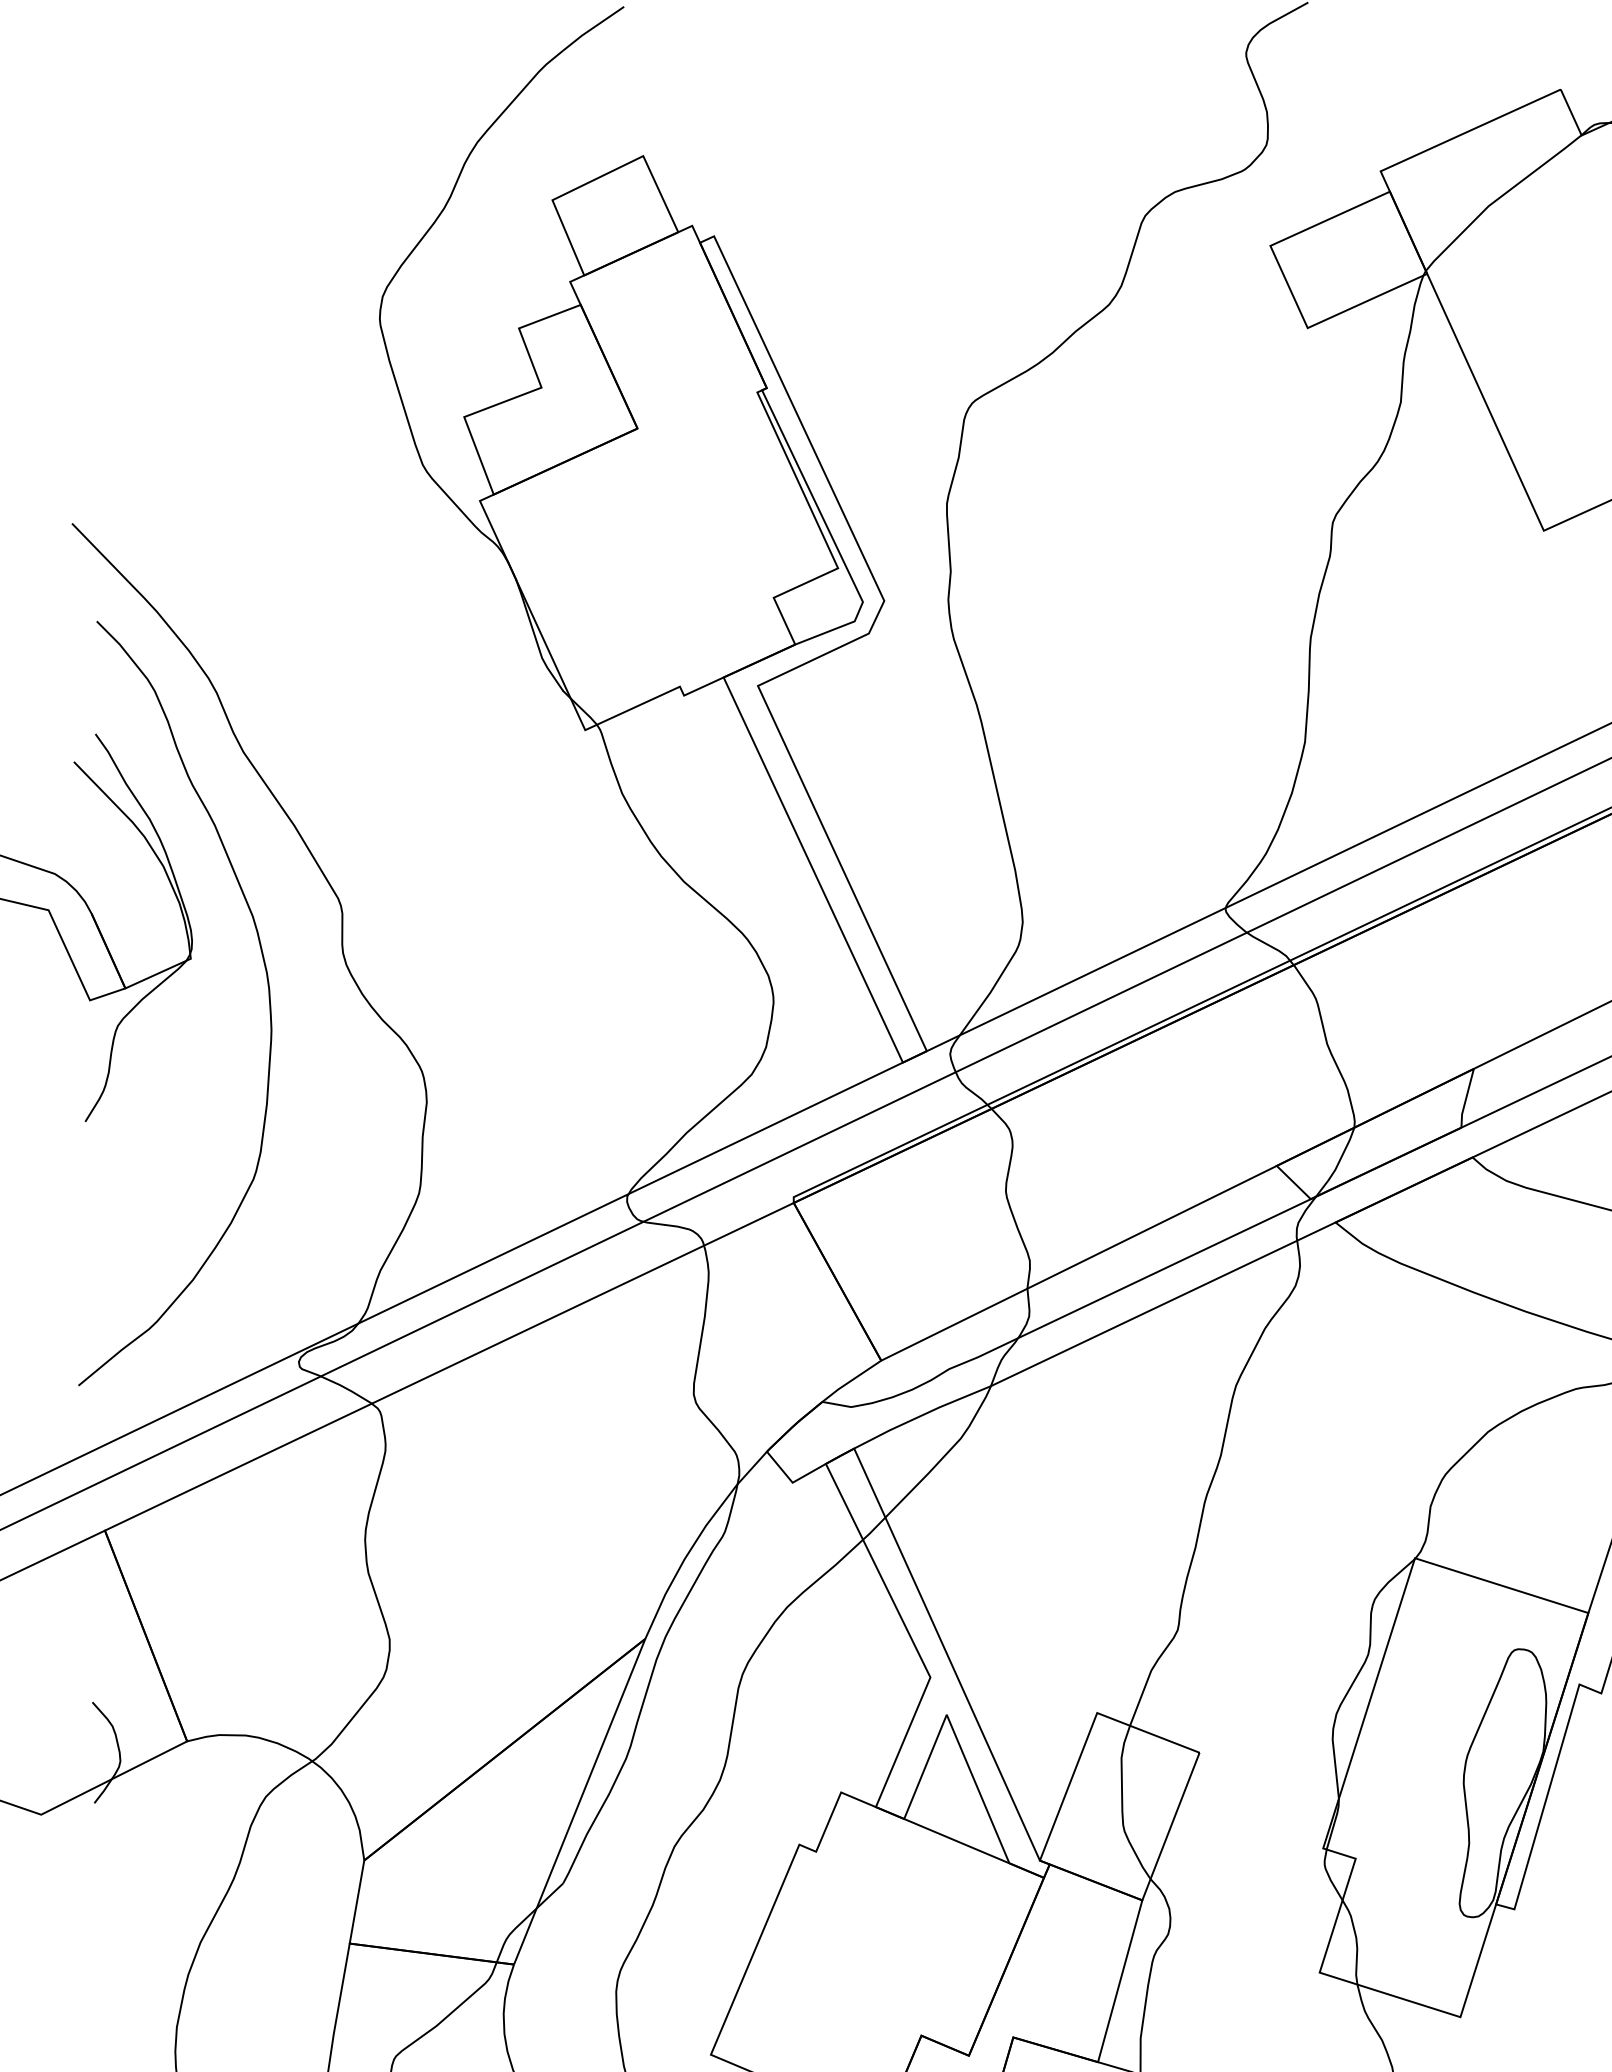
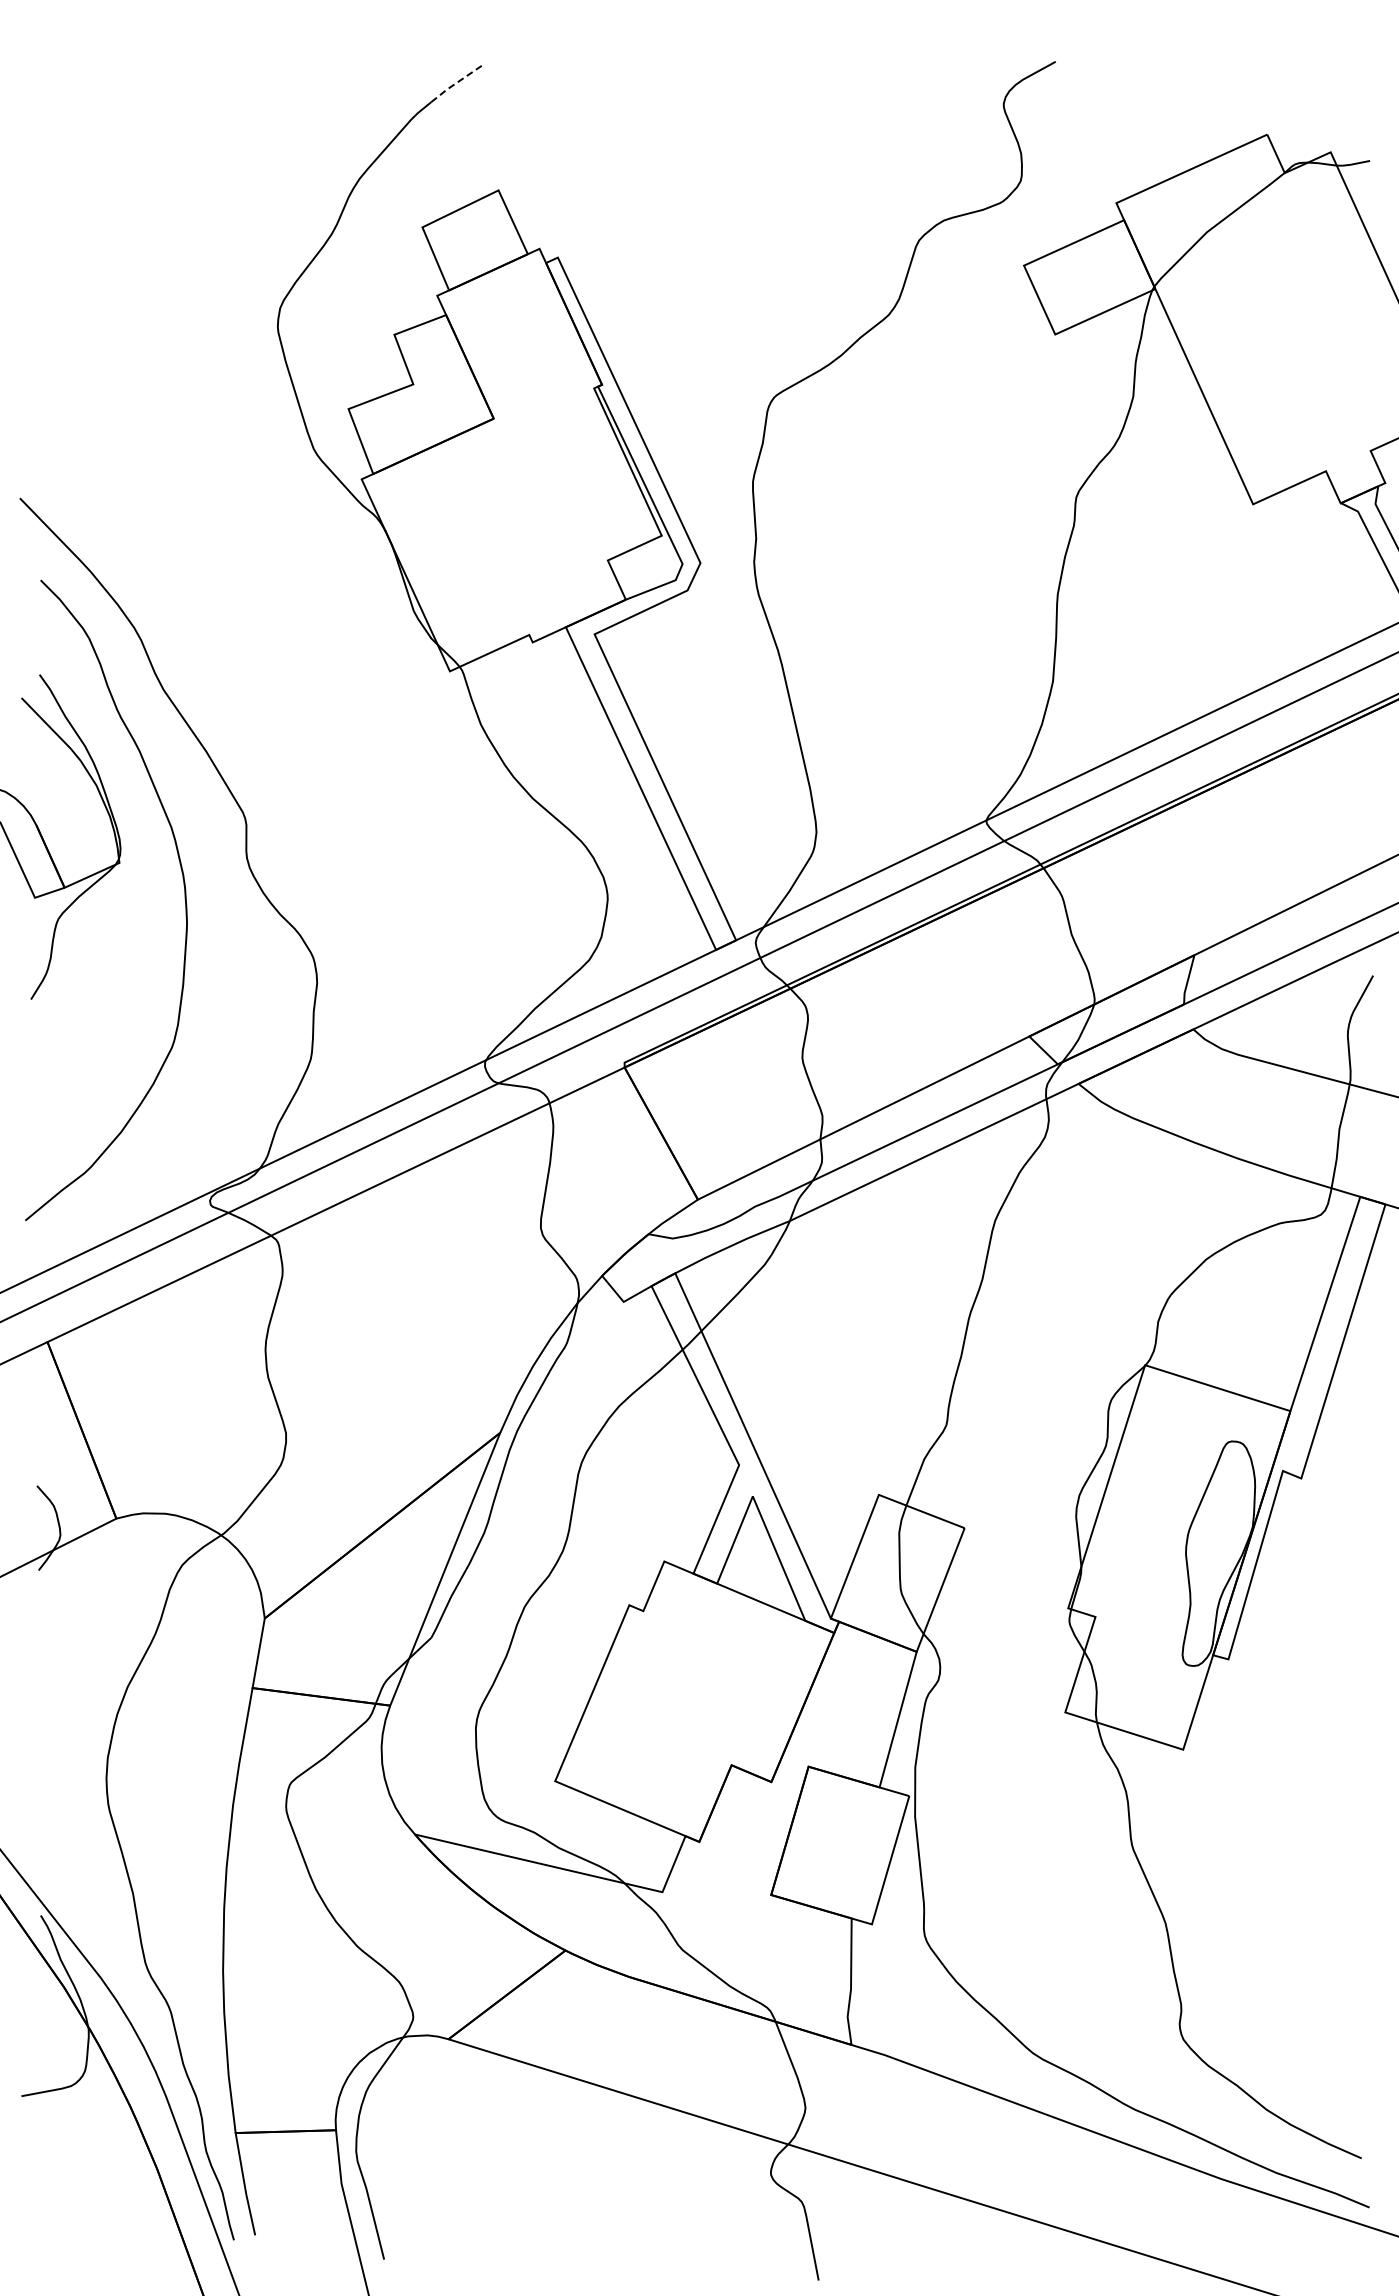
line: (593, 28) -> (456, 83), solid -> dashed

